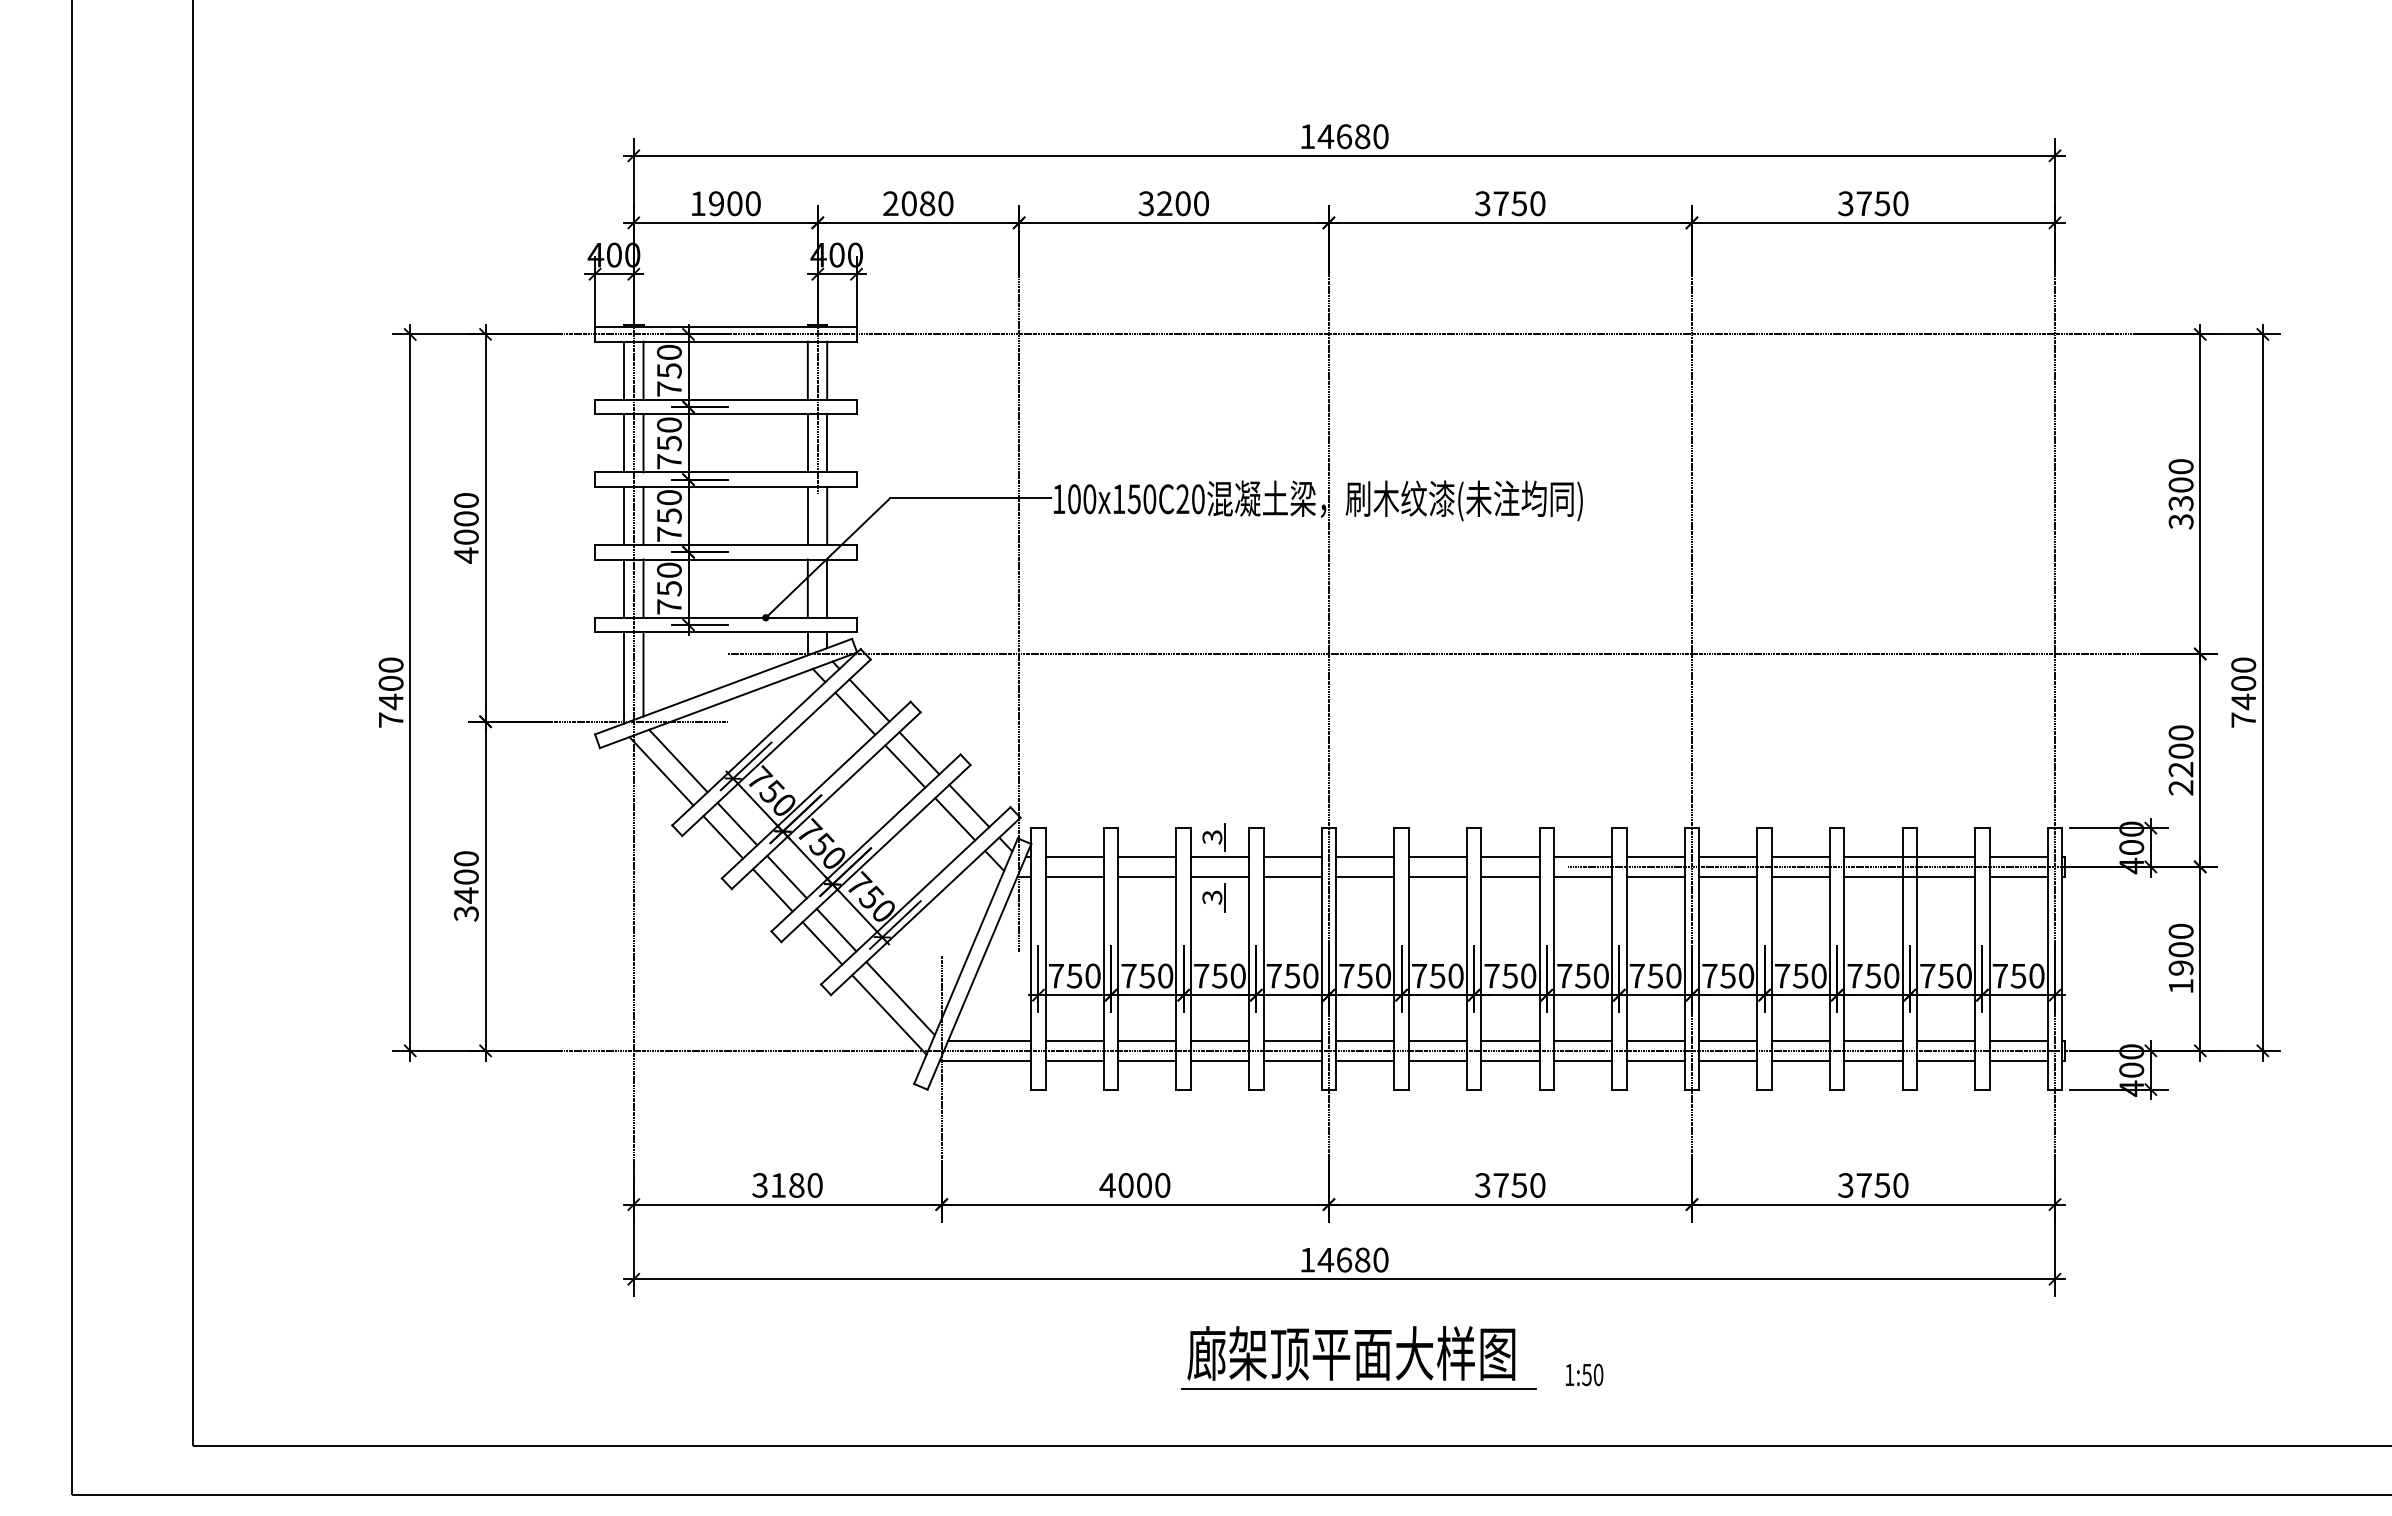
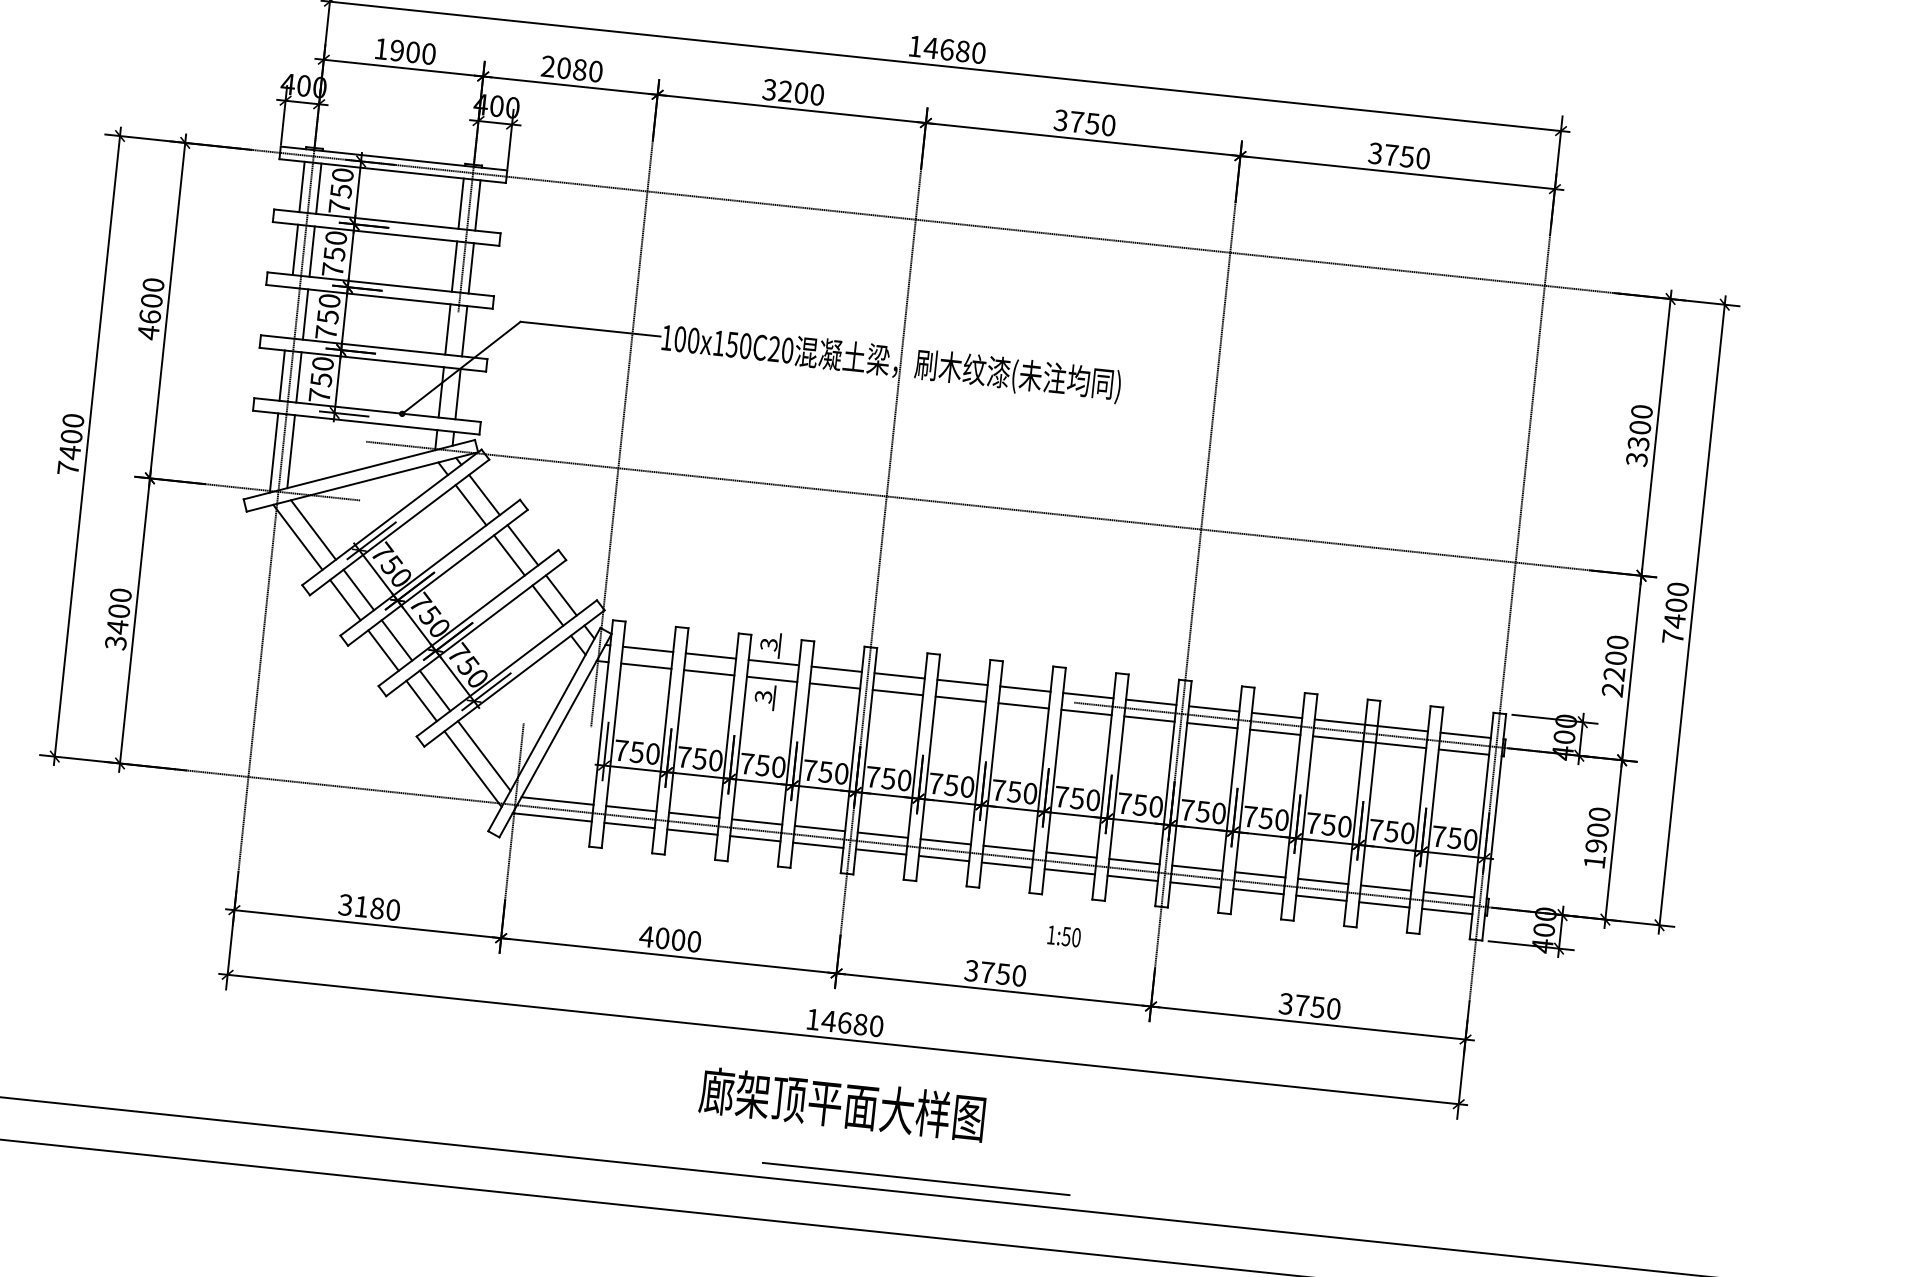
line: (624, 515) -> (289, 312), removed
text: (466, 536) -> (150, 316), 4000 -> 4600
text: (1584, 1374) -> (1064, 936), moved
line: (1358, 1388) -> (916, 1178), moved

